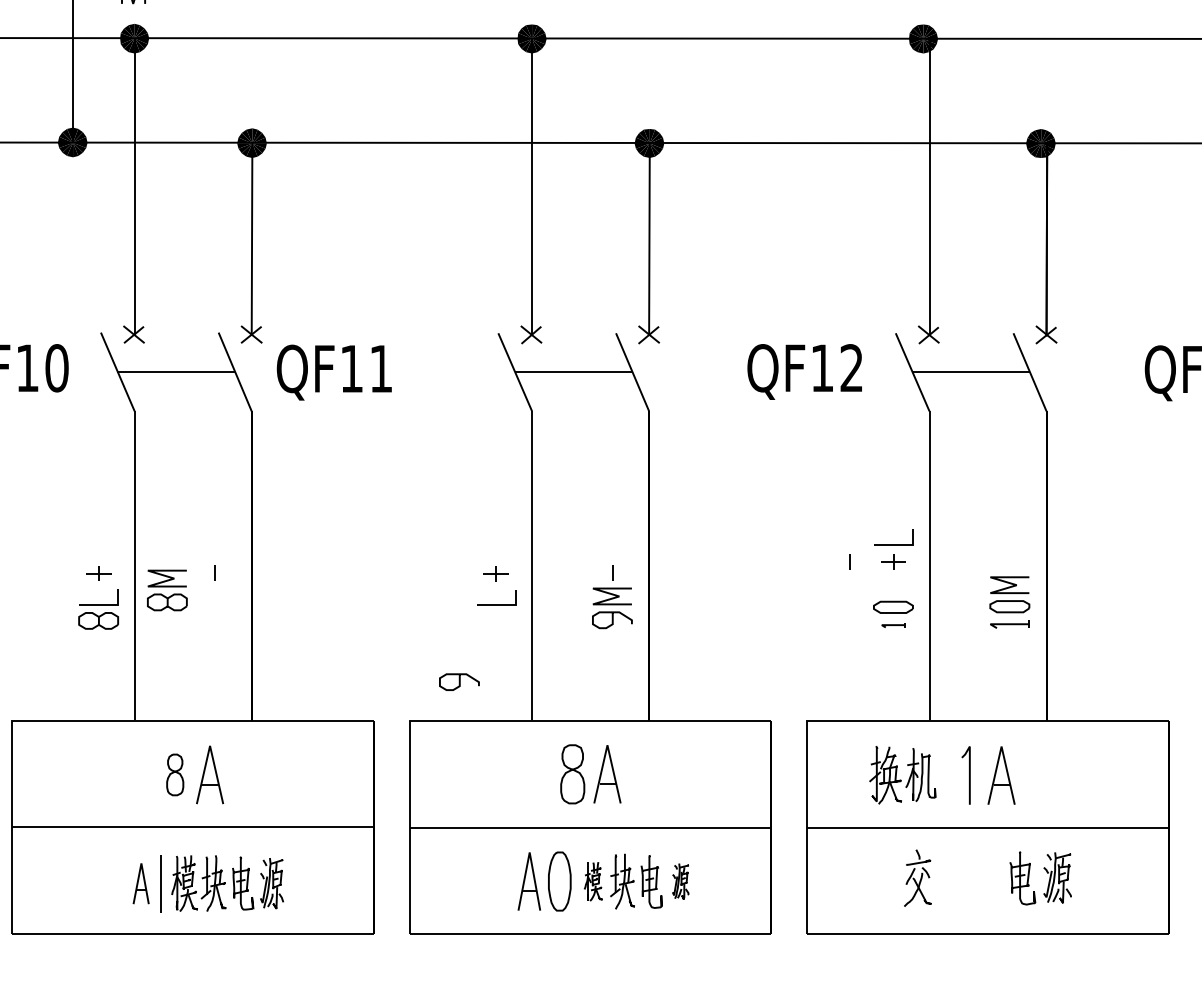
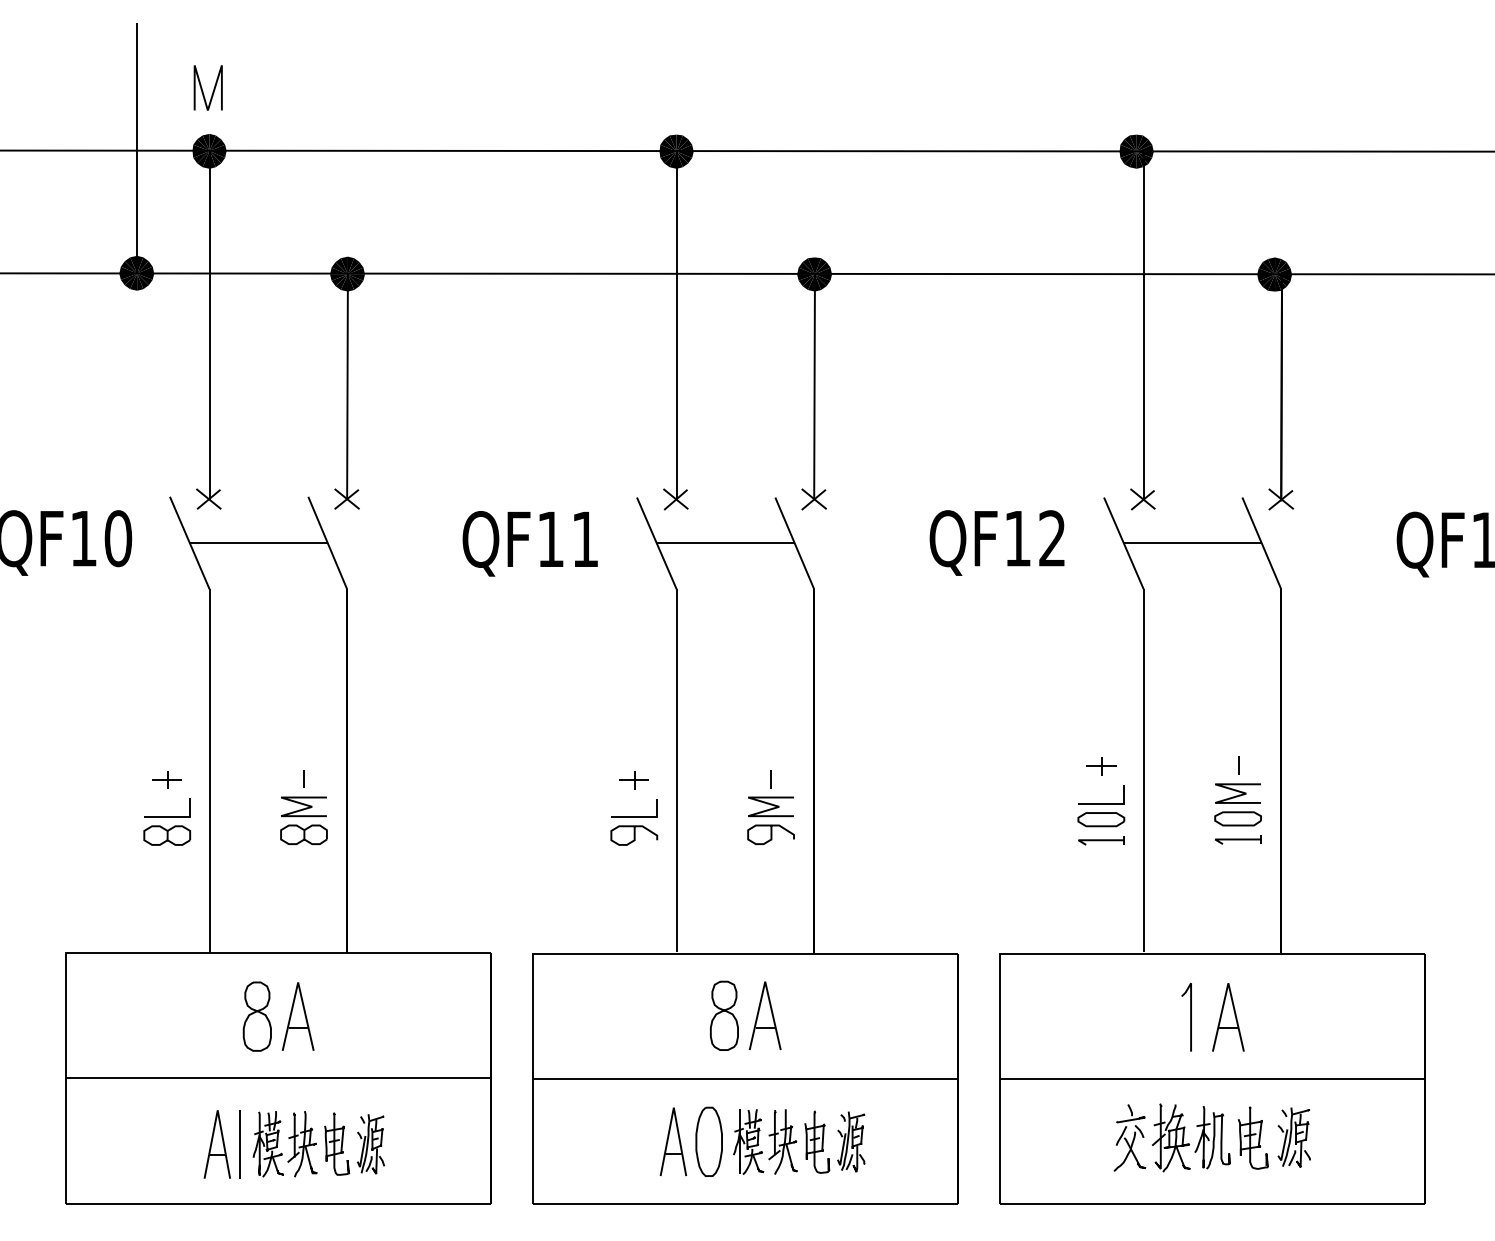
text: (333, 372) -> (529, 543), moved
line: (893, 545) -> (1101, 803), moved
line: (850, 562) -> (1238, 765), moved
part: (166, 590) -> (303, 820), moved
part: (893, 625) -> (1101, 840), size x1.67
curve: (459, 682) -> (634, 835), moved
part: (174, 774) -> (256, 1016), size x1.43
part: (901, 779) -> (1189, 1143), moved
part: (593, 881) -> (748, 1141), size x1.43
part: (680, 881) -> (851, 1141), size x1.43
part: (140, 883) -> (216, 1144), size x1.43

